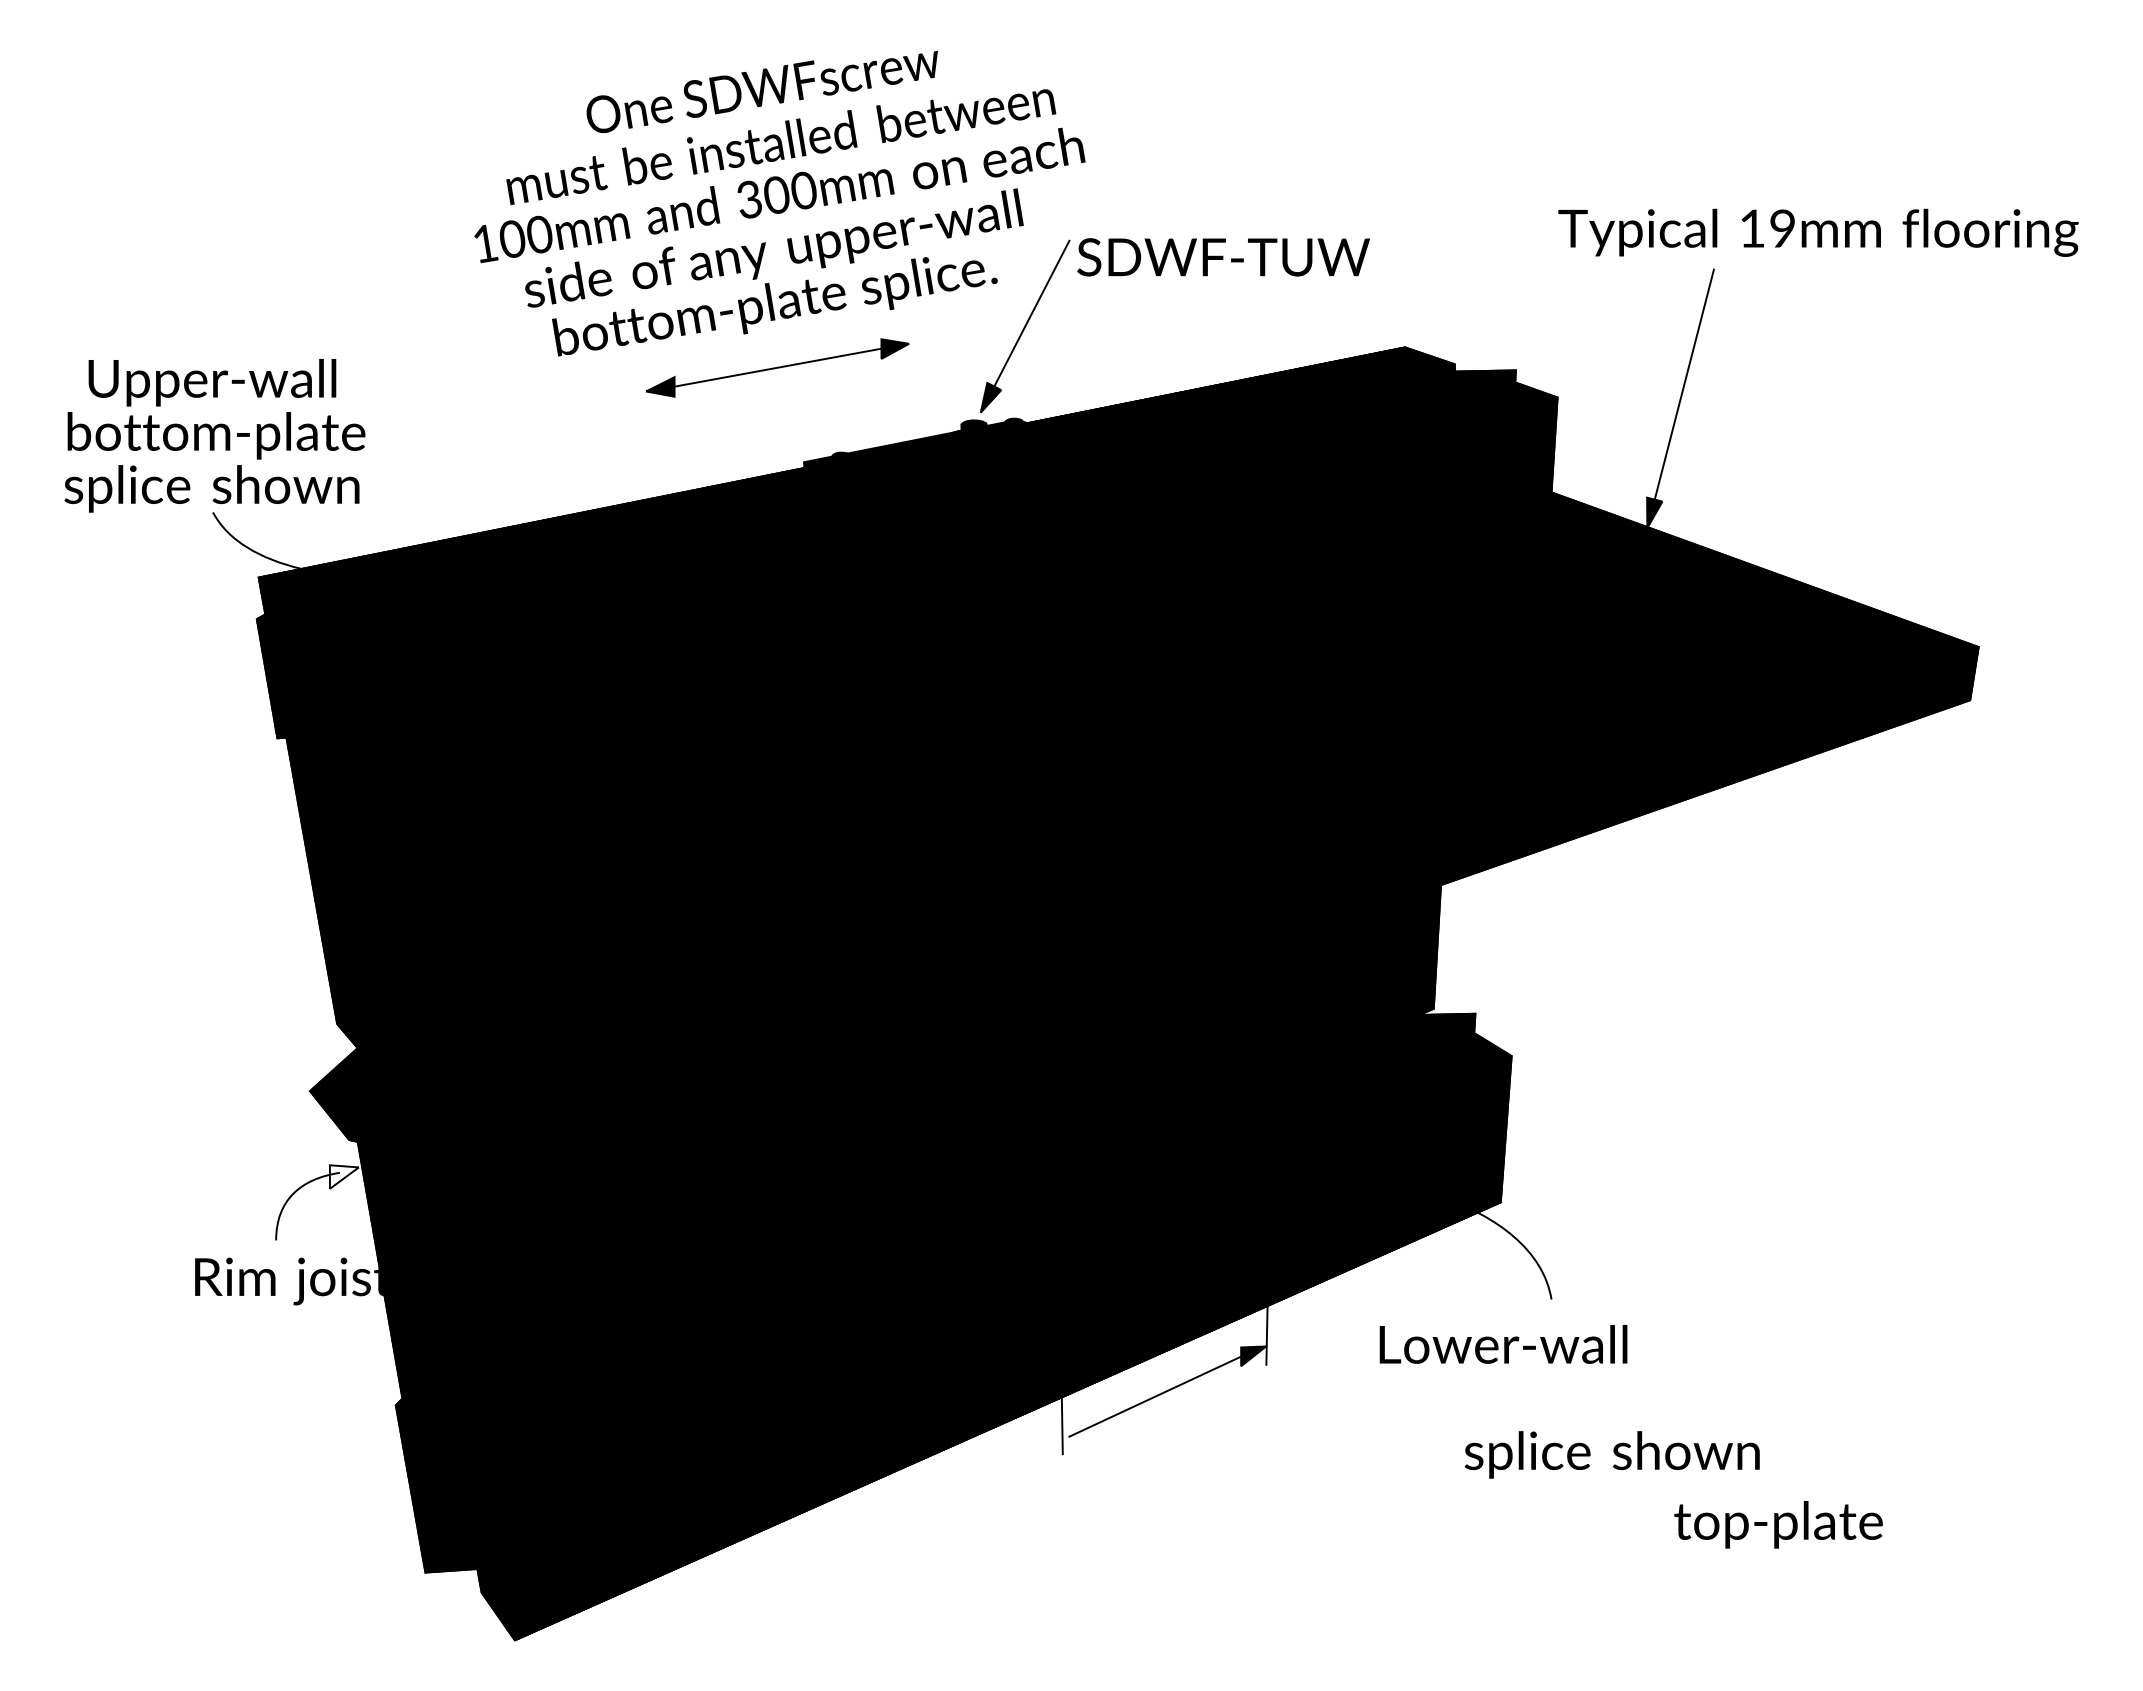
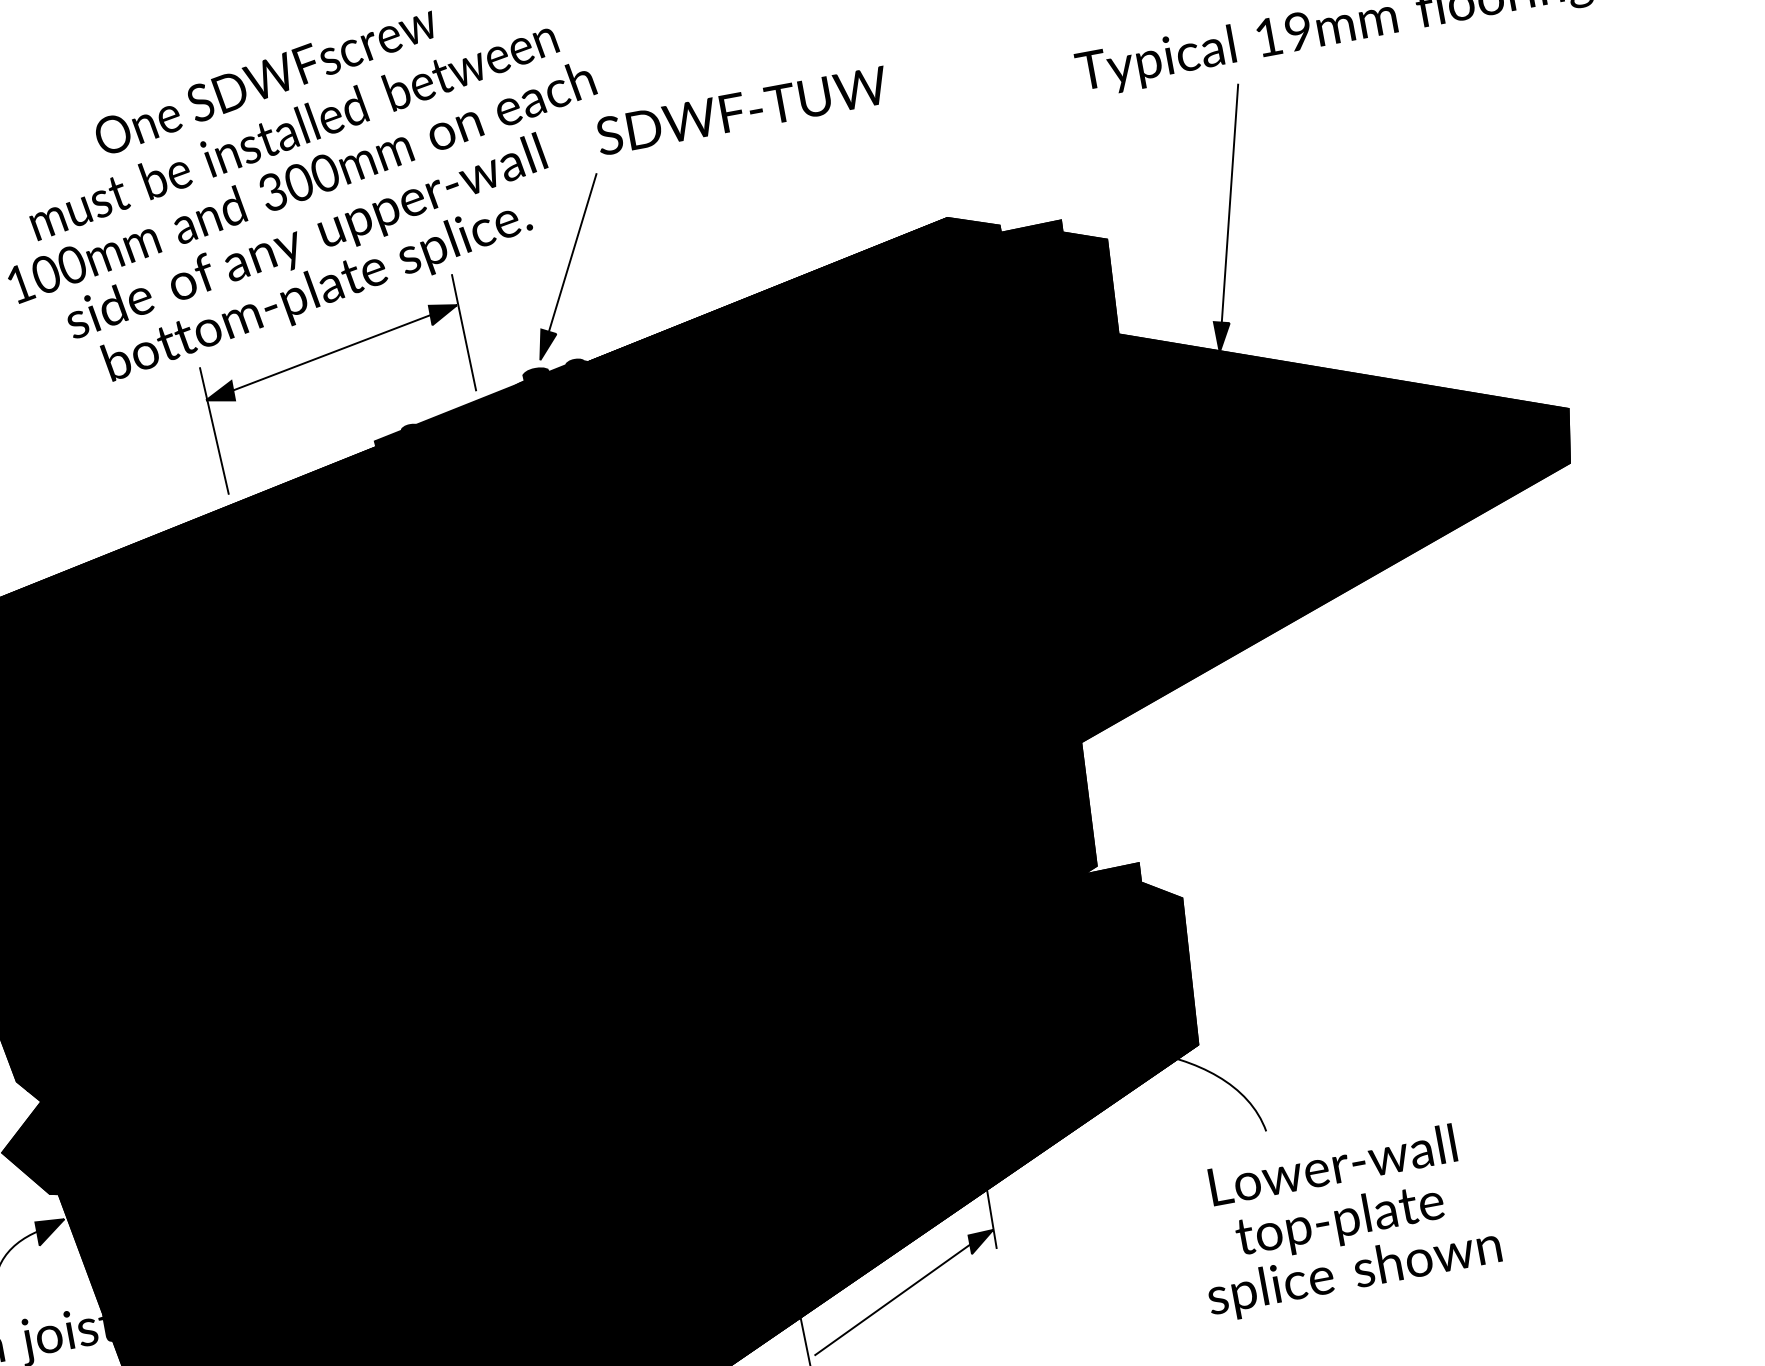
text: (1223, 257) -> (742, 111), moved
line: (910, 371) -> (463, 332), added
line: (648, 422) -> (214, 430), added
fill: (343, 1176) -> (50, 1230), added
text: (1503, 1344) -> (1332, 1165), moved
text: (1778, 1524) -> (1340, 1221), moved

